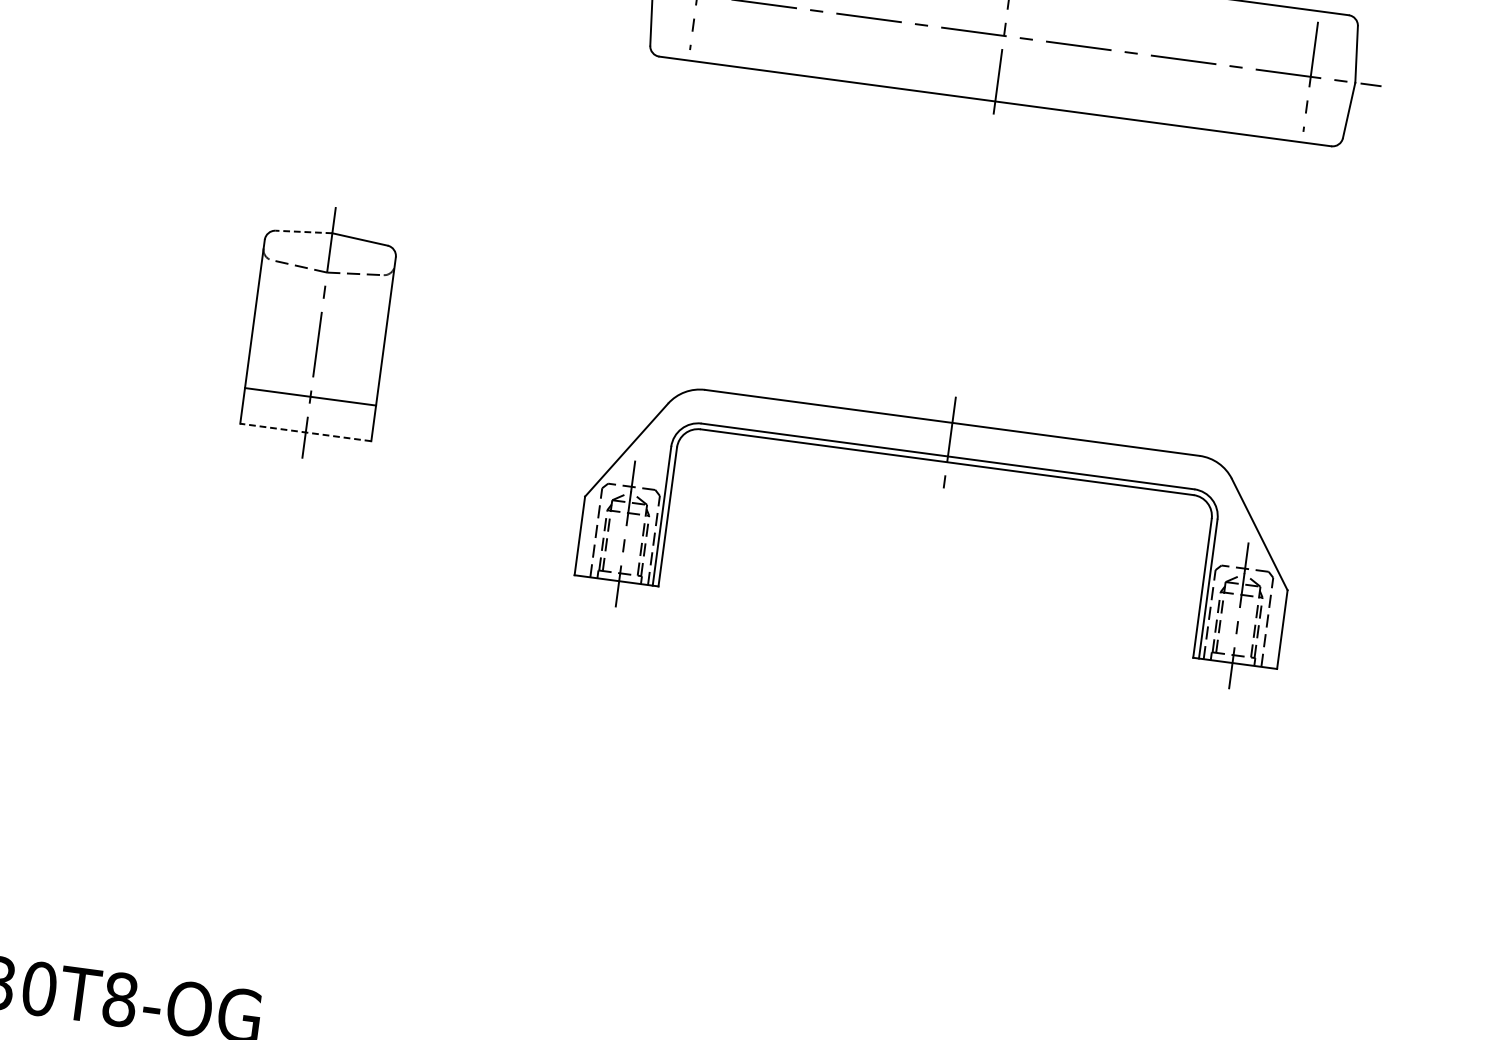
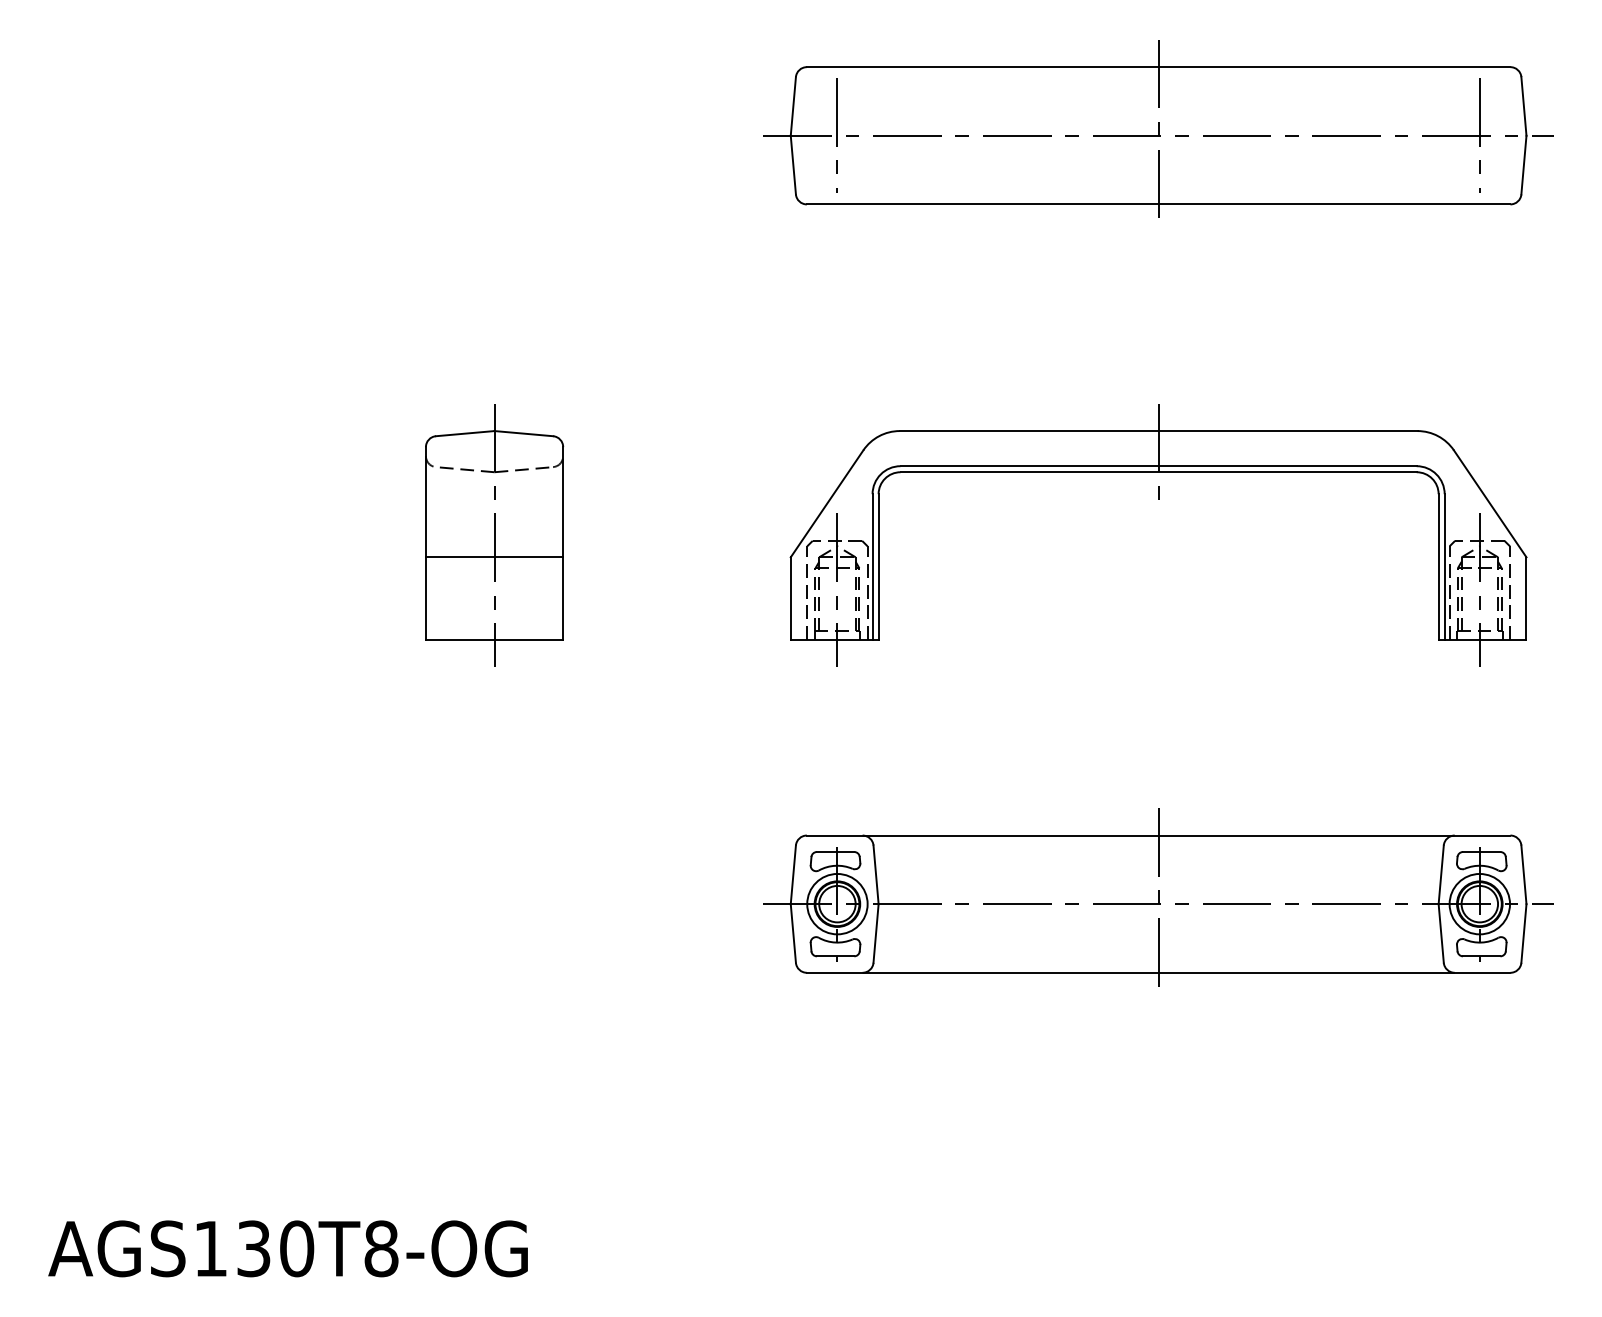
line: (303, 231) -> (464, 433), dashed -> solid
line: (310, 396) -> (494, 557), moved
line: (305, 432) -> (494, 639), dashed -> solid
part: (943, 488) -> (1158, 499), moved
part: (906, 763) -> (1158, 897), added

